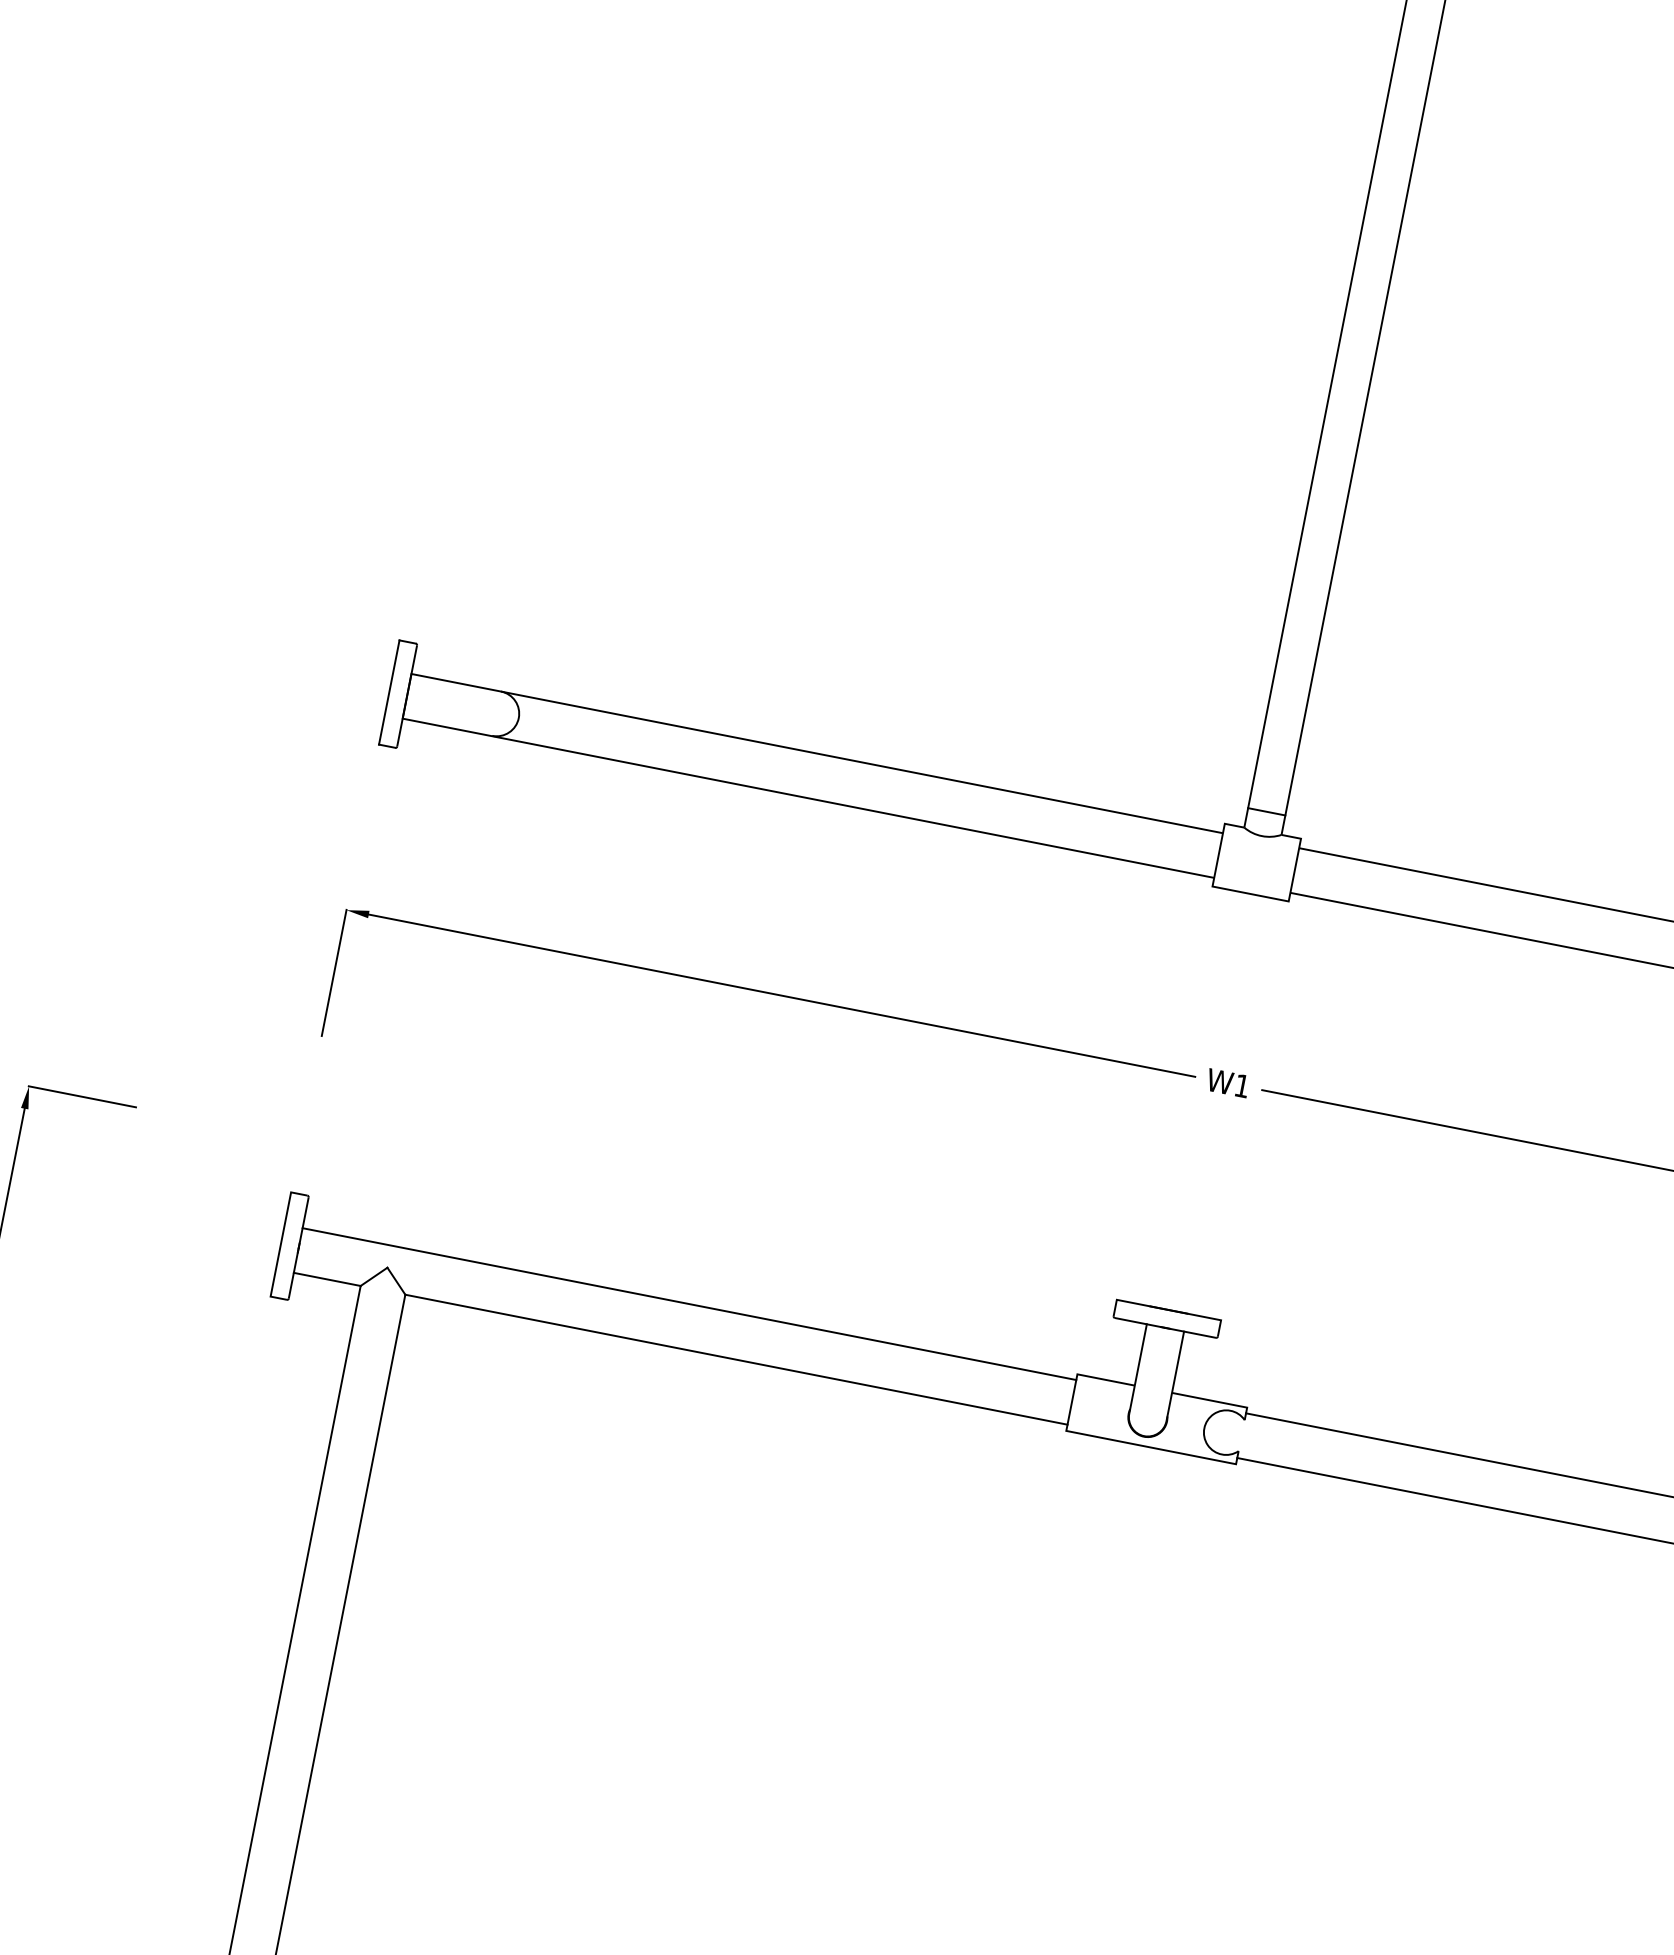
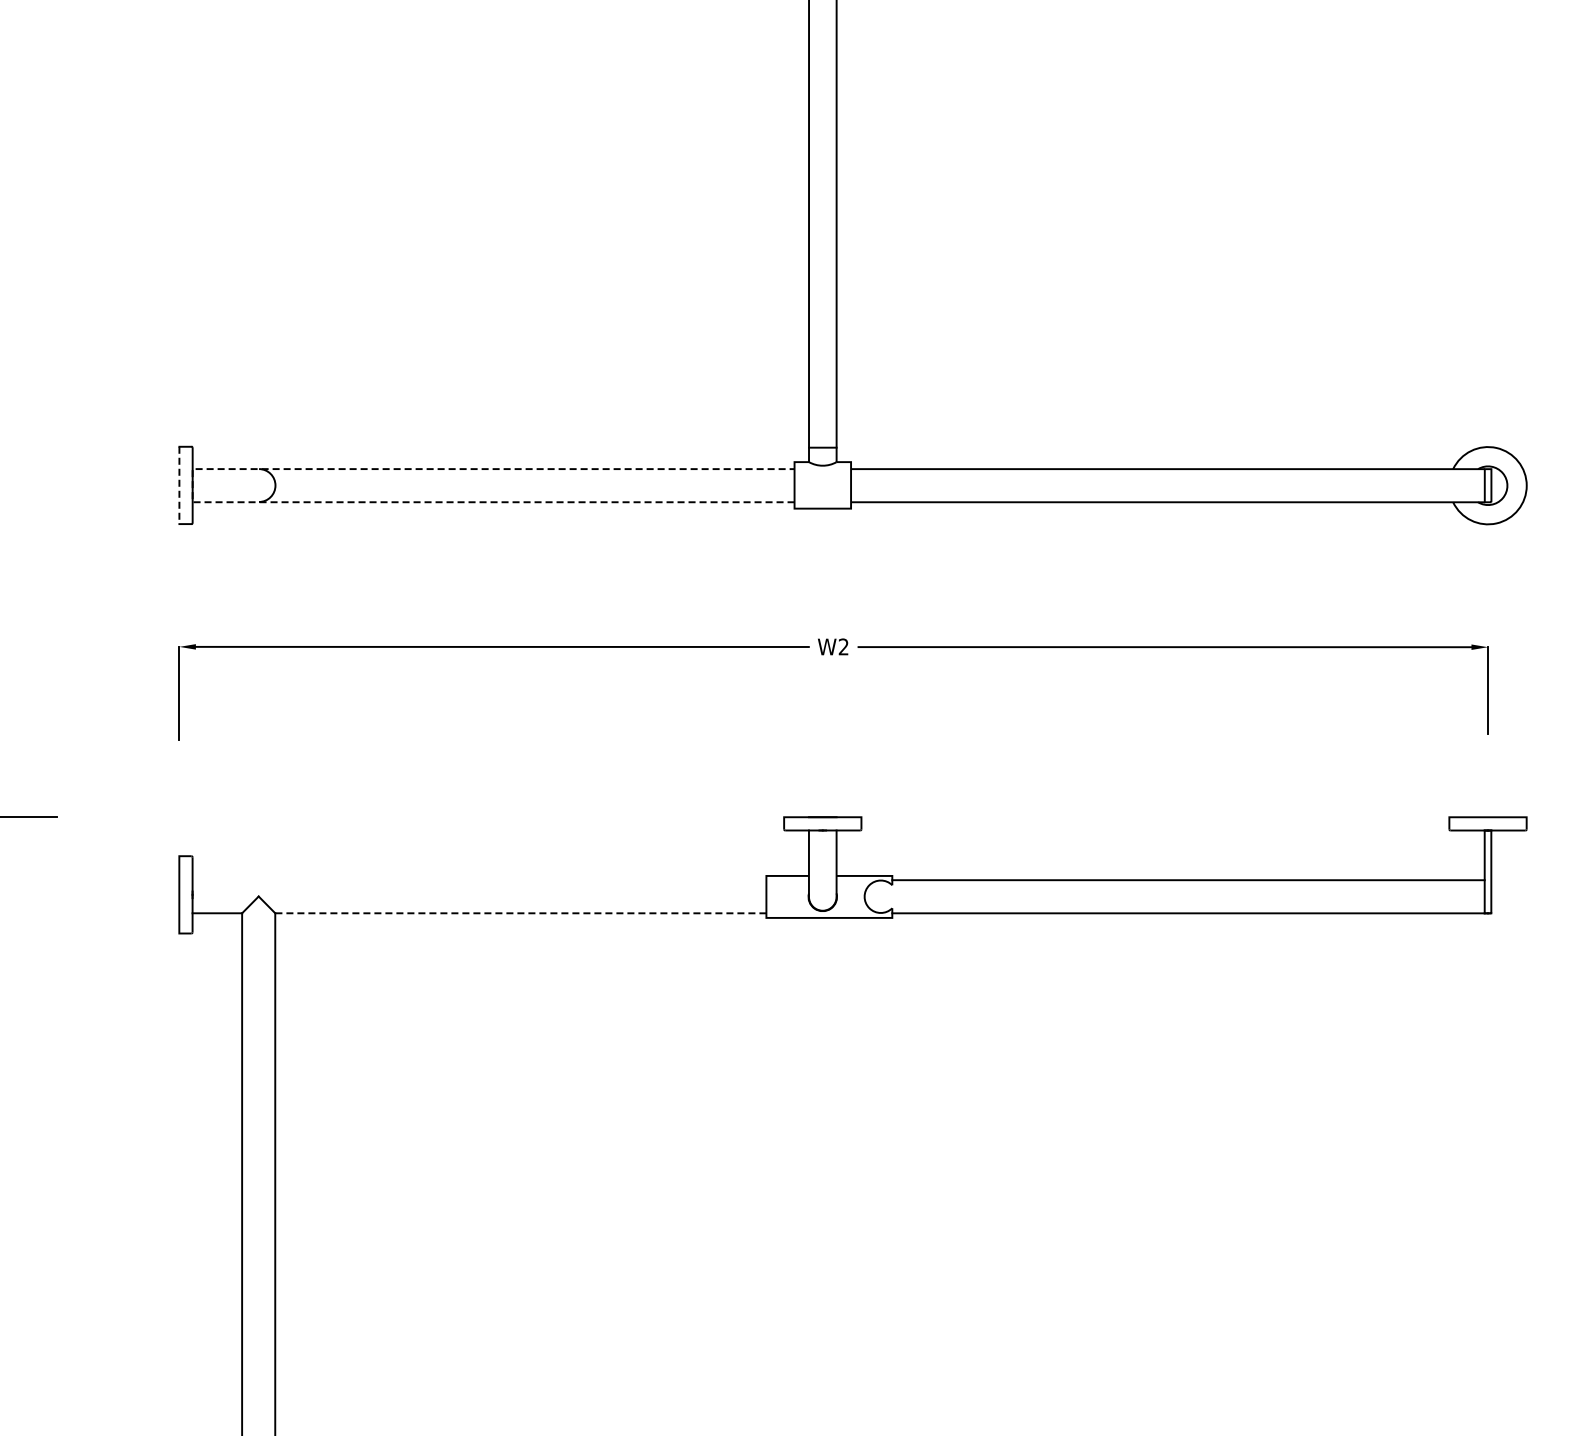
line: (389, 692) -> (179, 485), solid -> dashed
line: (406, 696) -> (192, 485), solid -> dashed
text: (1242, 1085) -> (843, 646), W1 -> W2
line: (689, 1304) -> (479, 880), removed
line: (735, 1359) -> (520, 913), solid -> dashed

